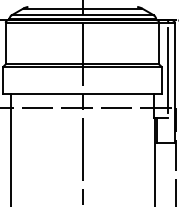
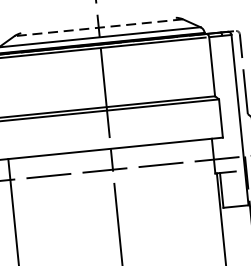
line: (82, 8) -> (98, 27), solid -> dashed
line: (168, 70) -> (229, 103), removed

